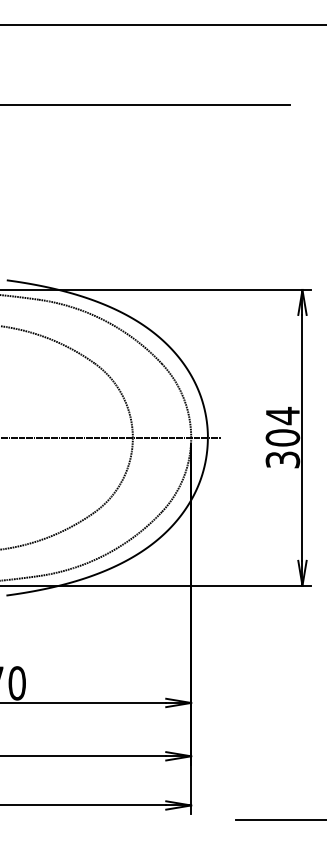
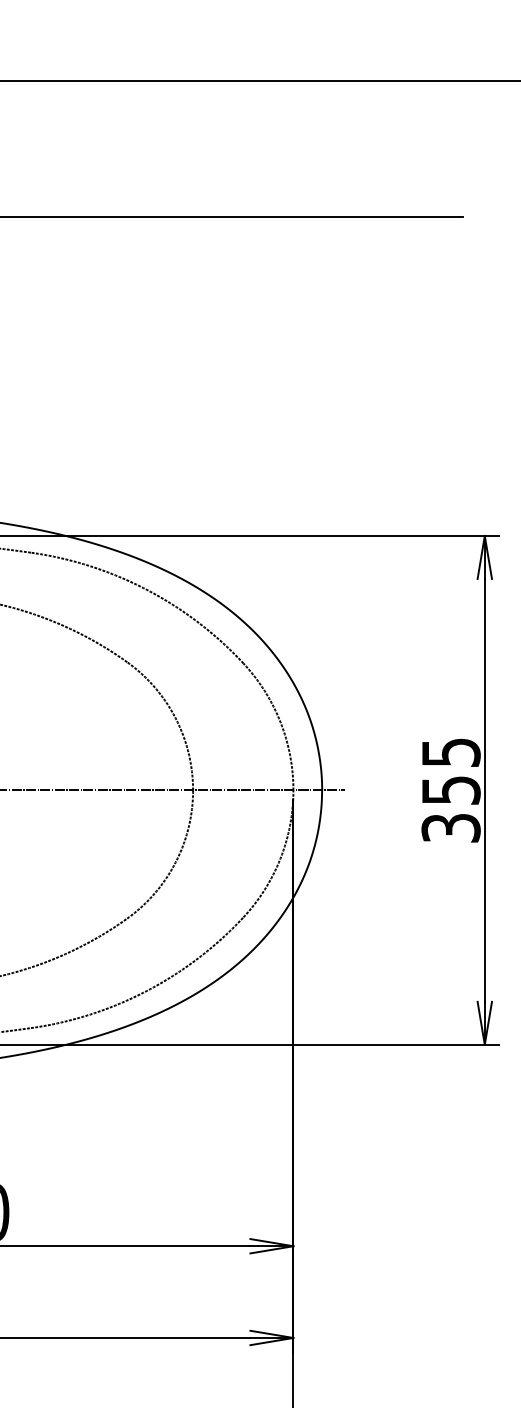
text: (282, 426) -> (450, 770), 304 -> 355

